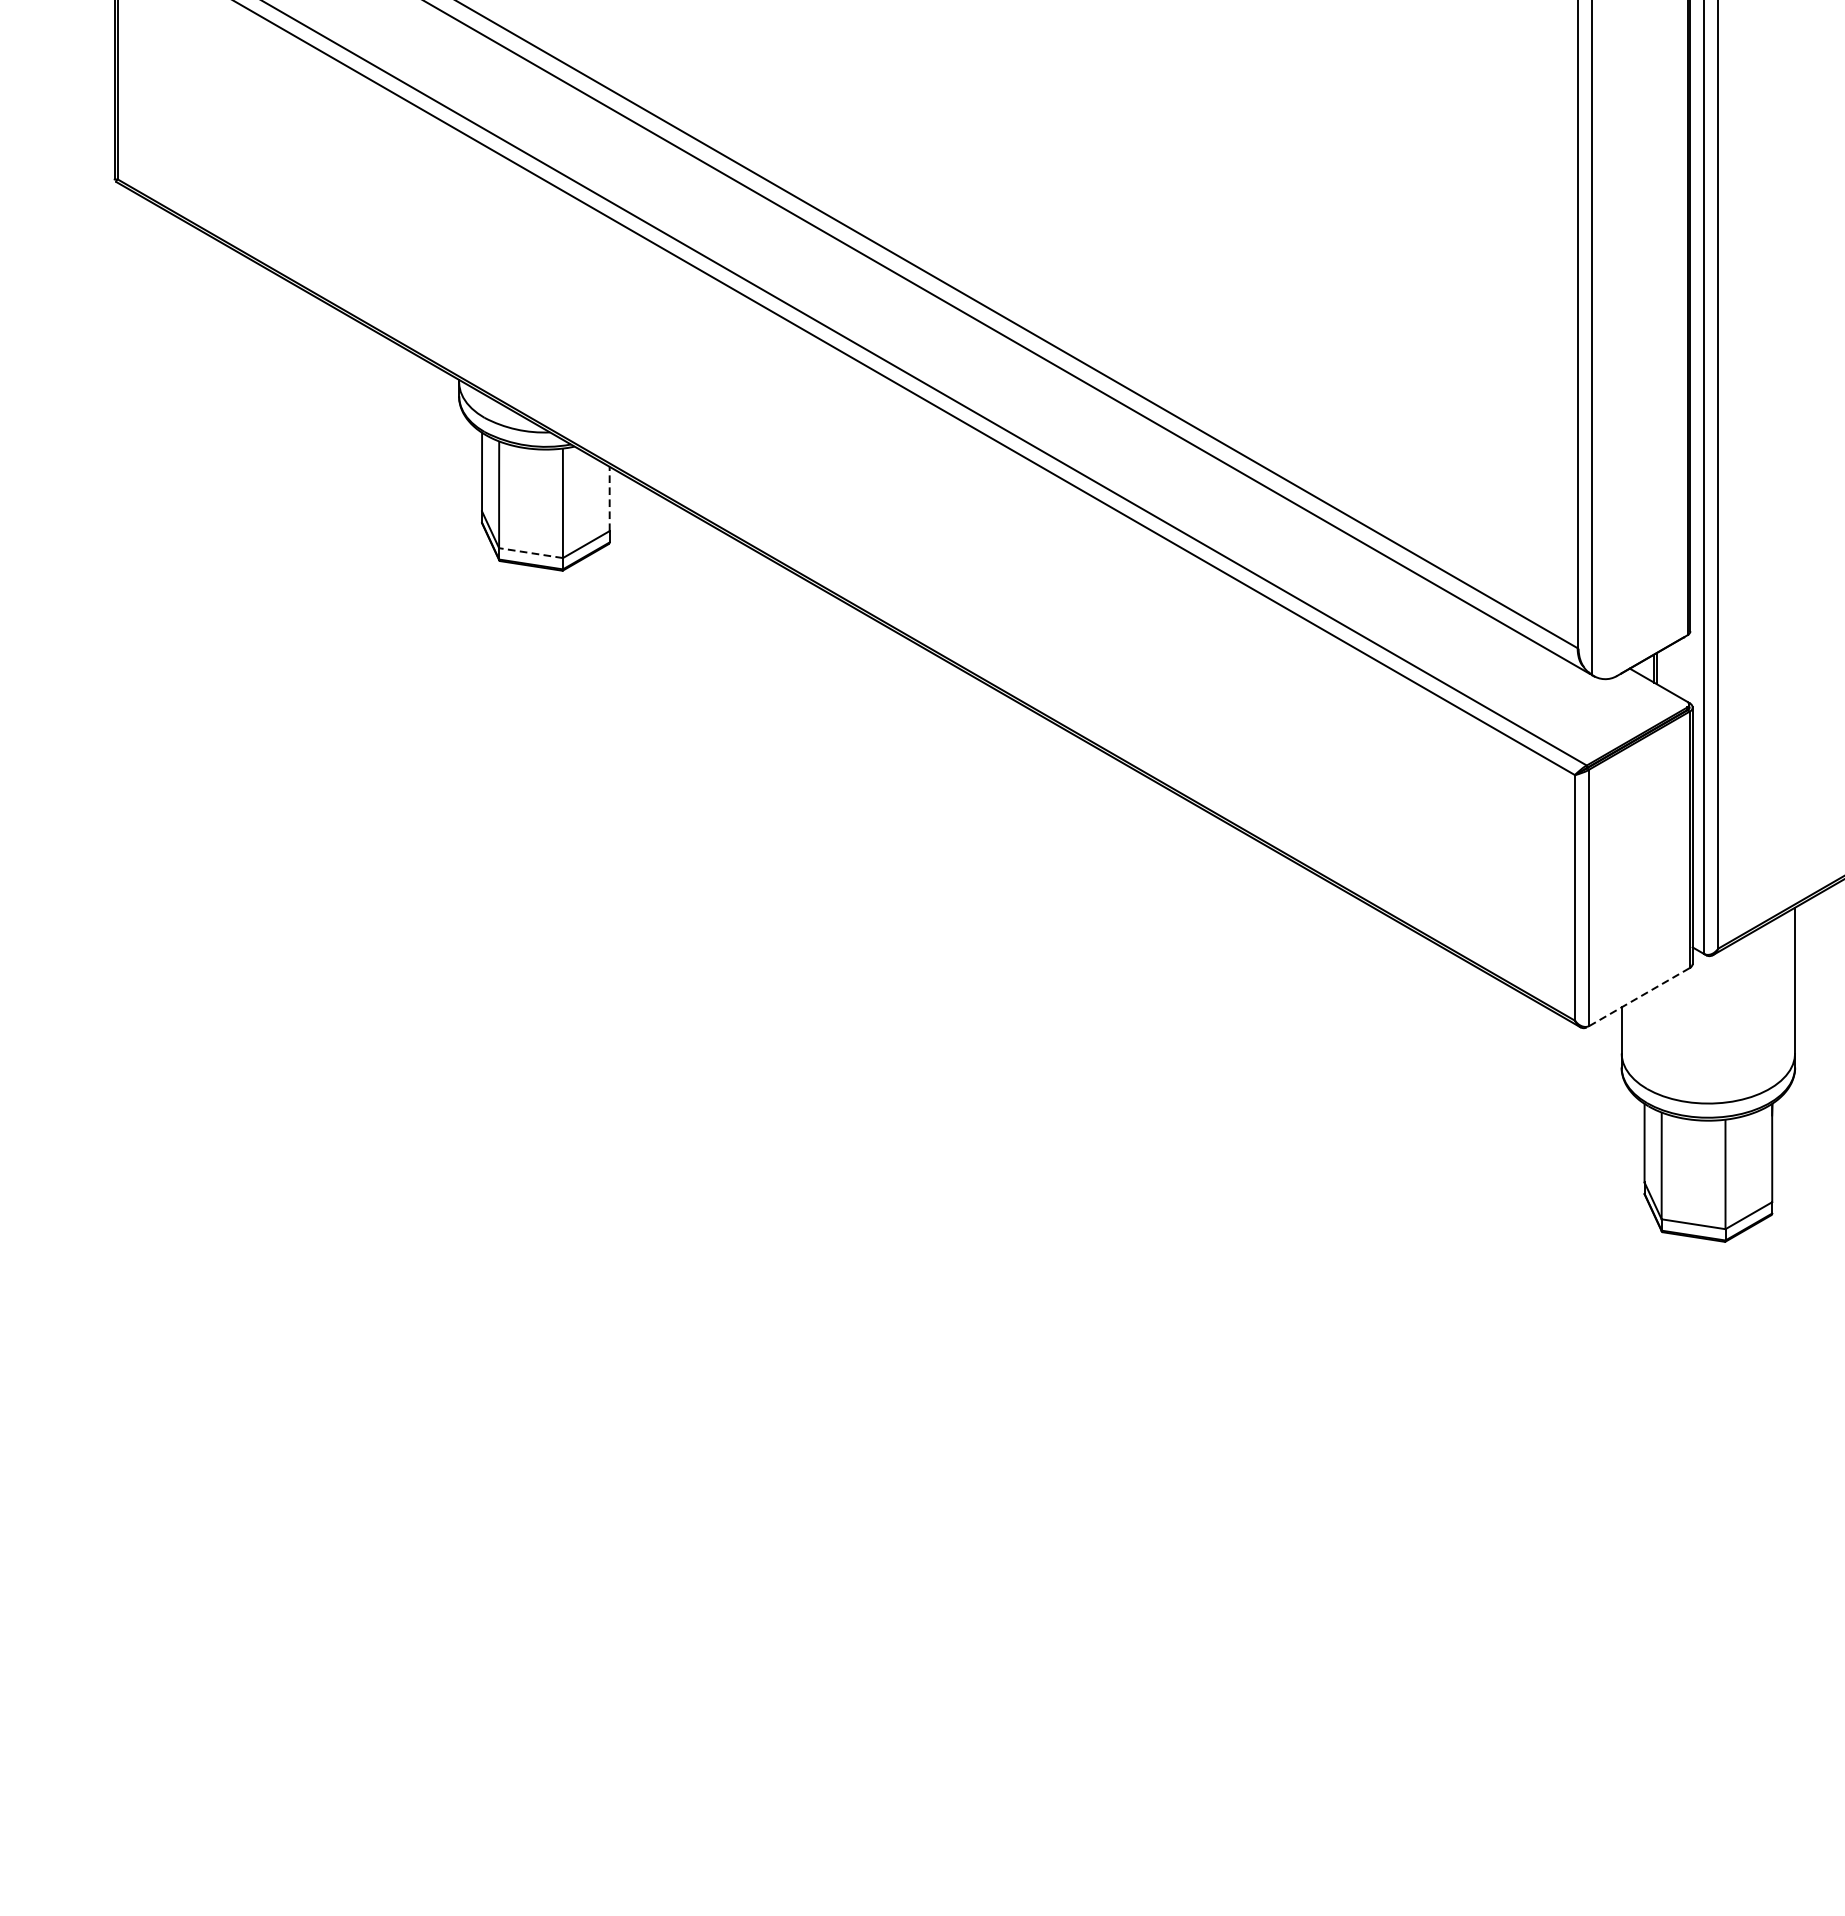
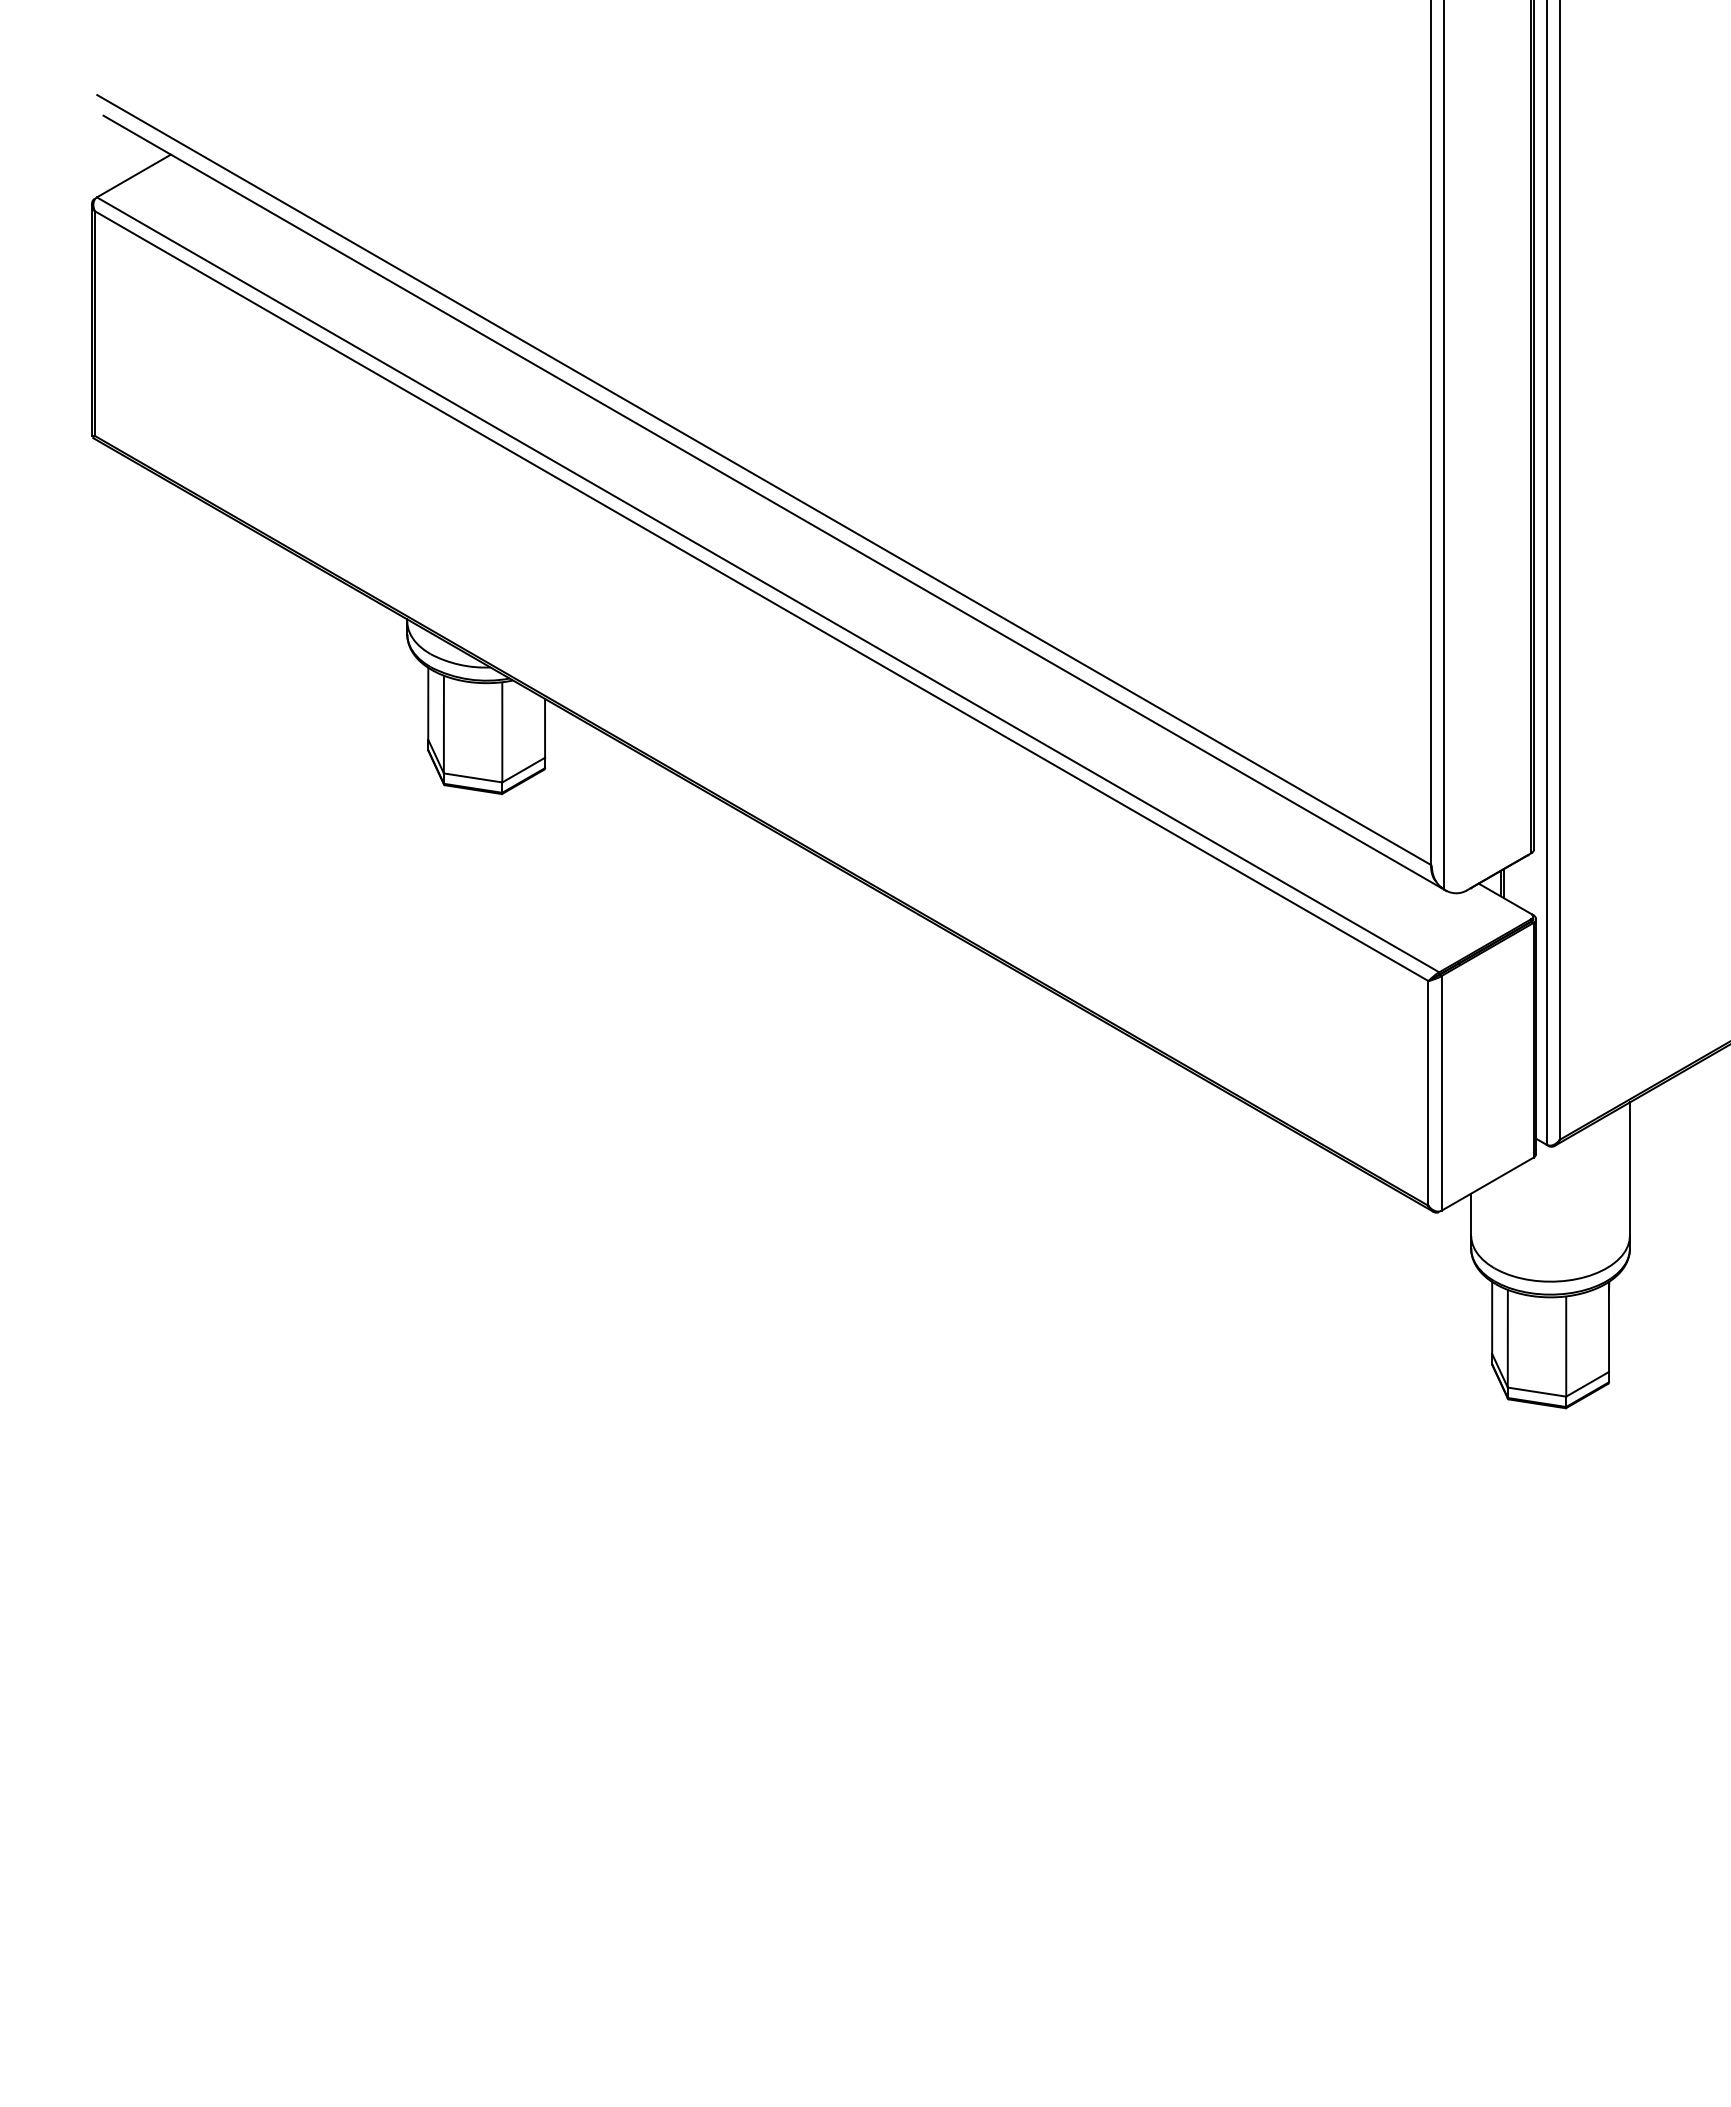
line: (610, 498) -> (545, 727), dashed -> solid
line: (531, 552) -> (473, 777), dashed -> solid
line: (1639, 997) -> (1487, 1184), dashed -> solid

